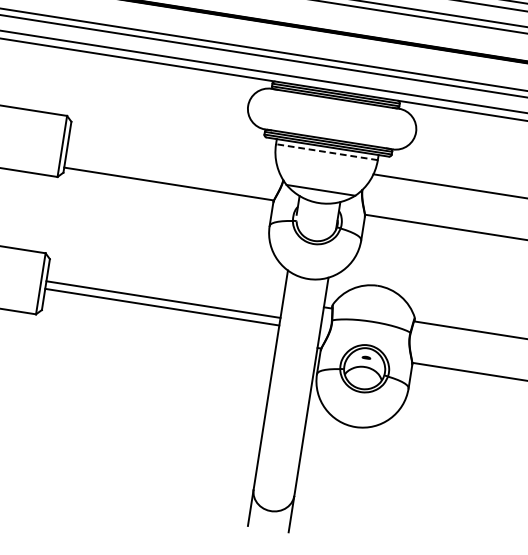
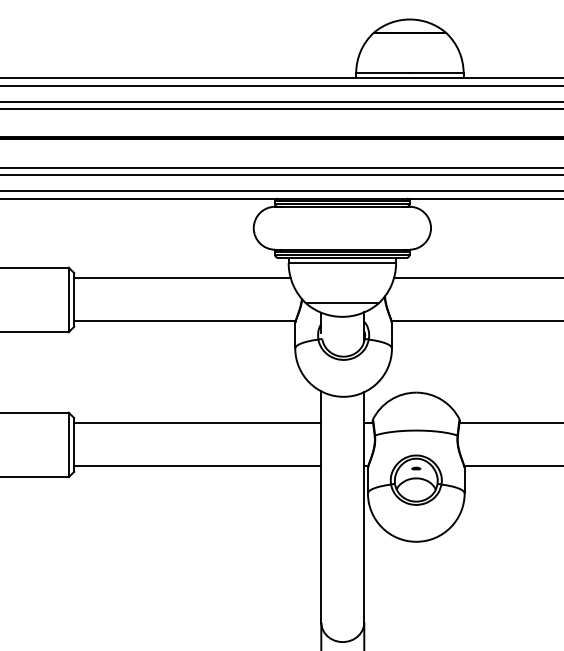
line: (173, 143) -> (182, 278), added
line: (326, 152) -> (342, 263), dashed -> solid
line: (163, 299) -> (197, 466), moved
line: (162, 307) -> (197, 423), moved

